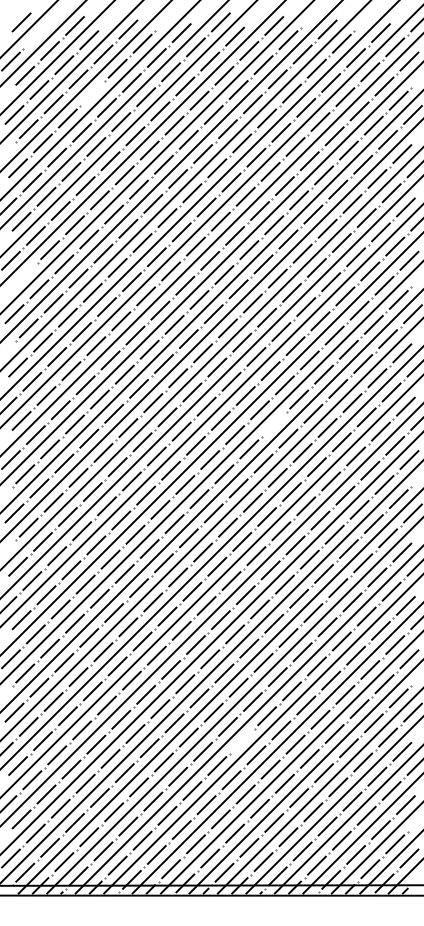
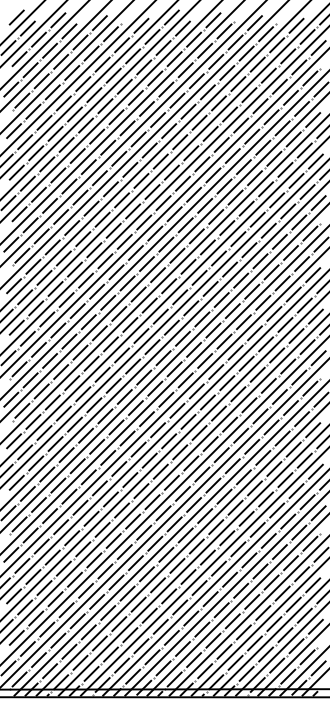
line: (35, 36) -> (27, 28), added
line: (92, 93) -> (71, 72), added
line: (25, 274) -> (19, 213), added
line: (274, 424) -> (213, 330), added
line: (242, 741) -> (188, 577), added

